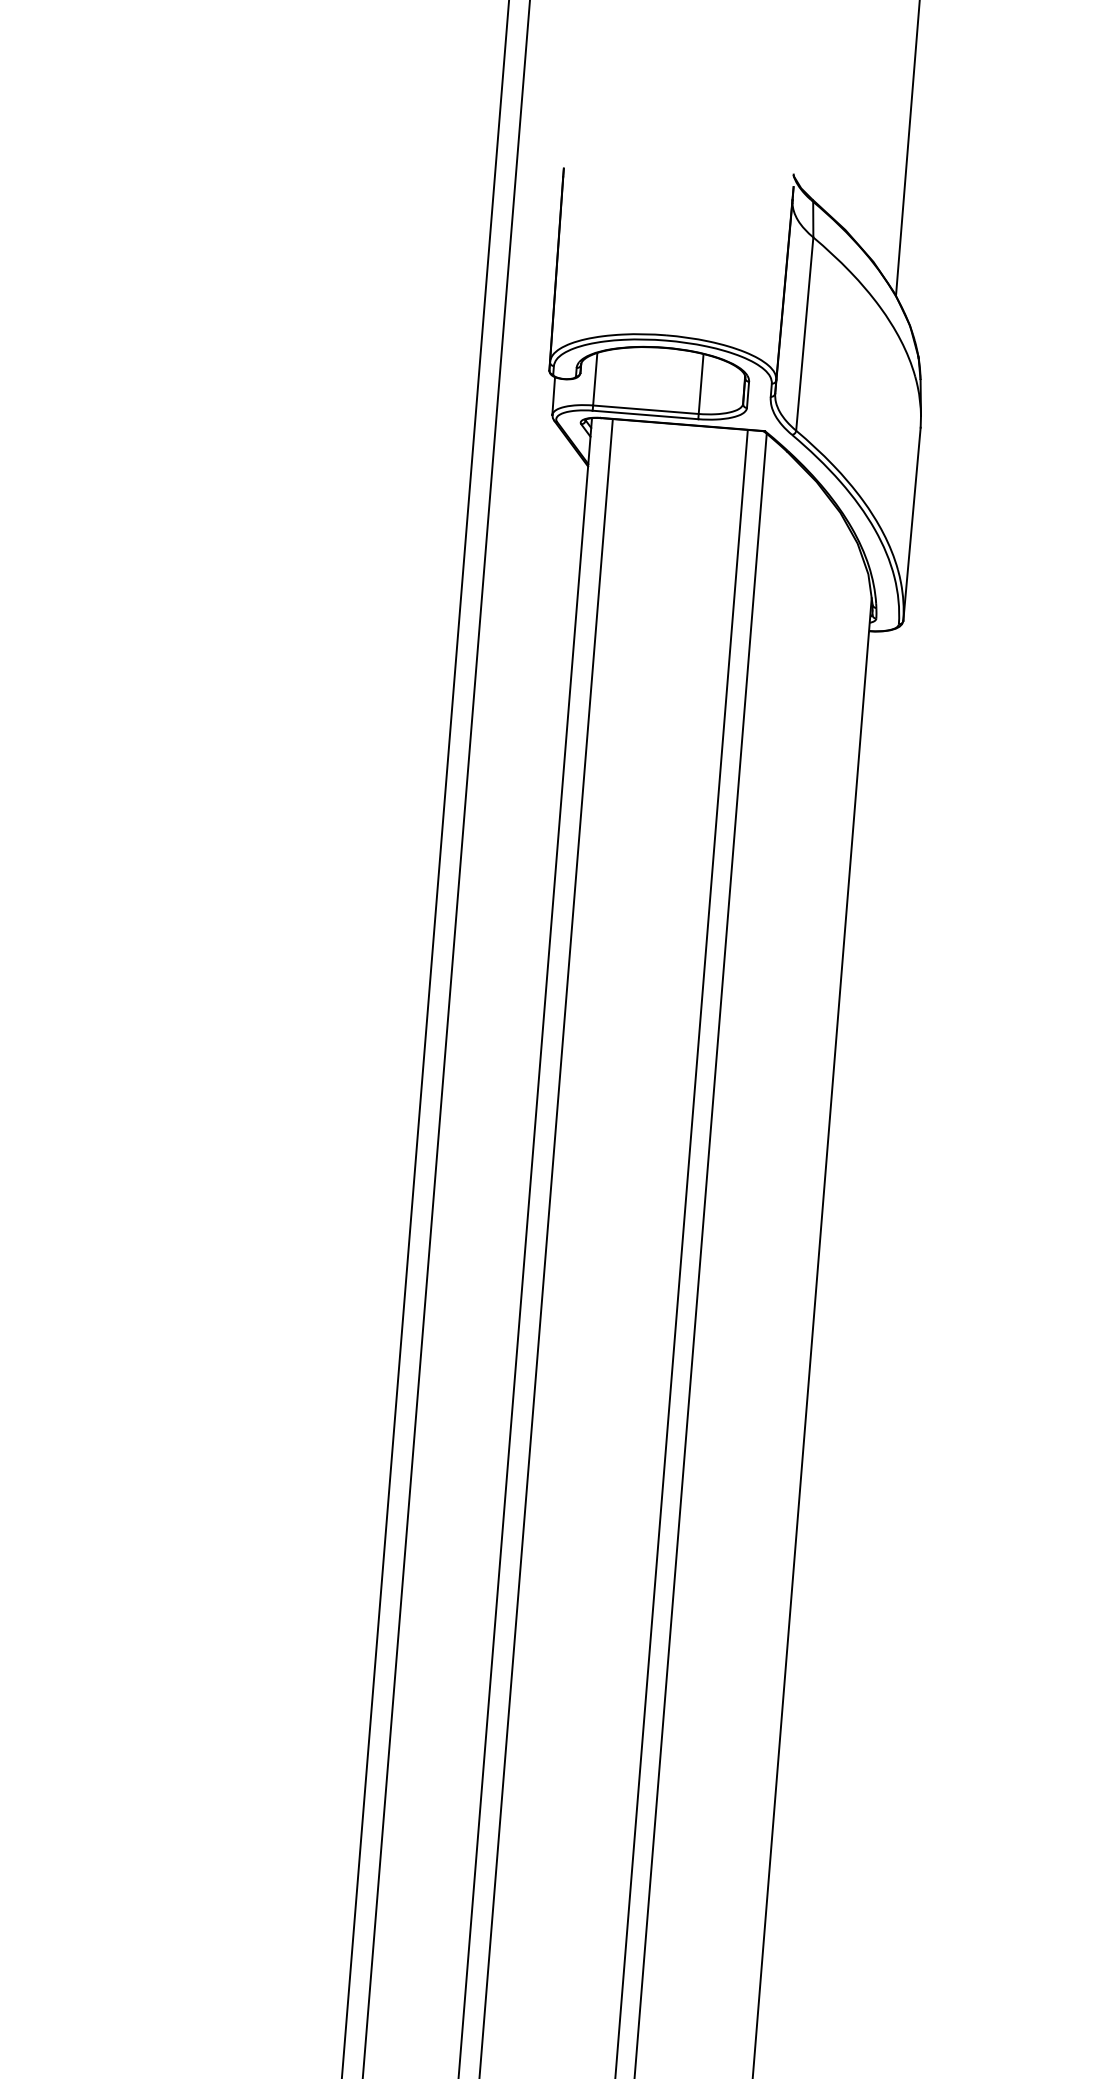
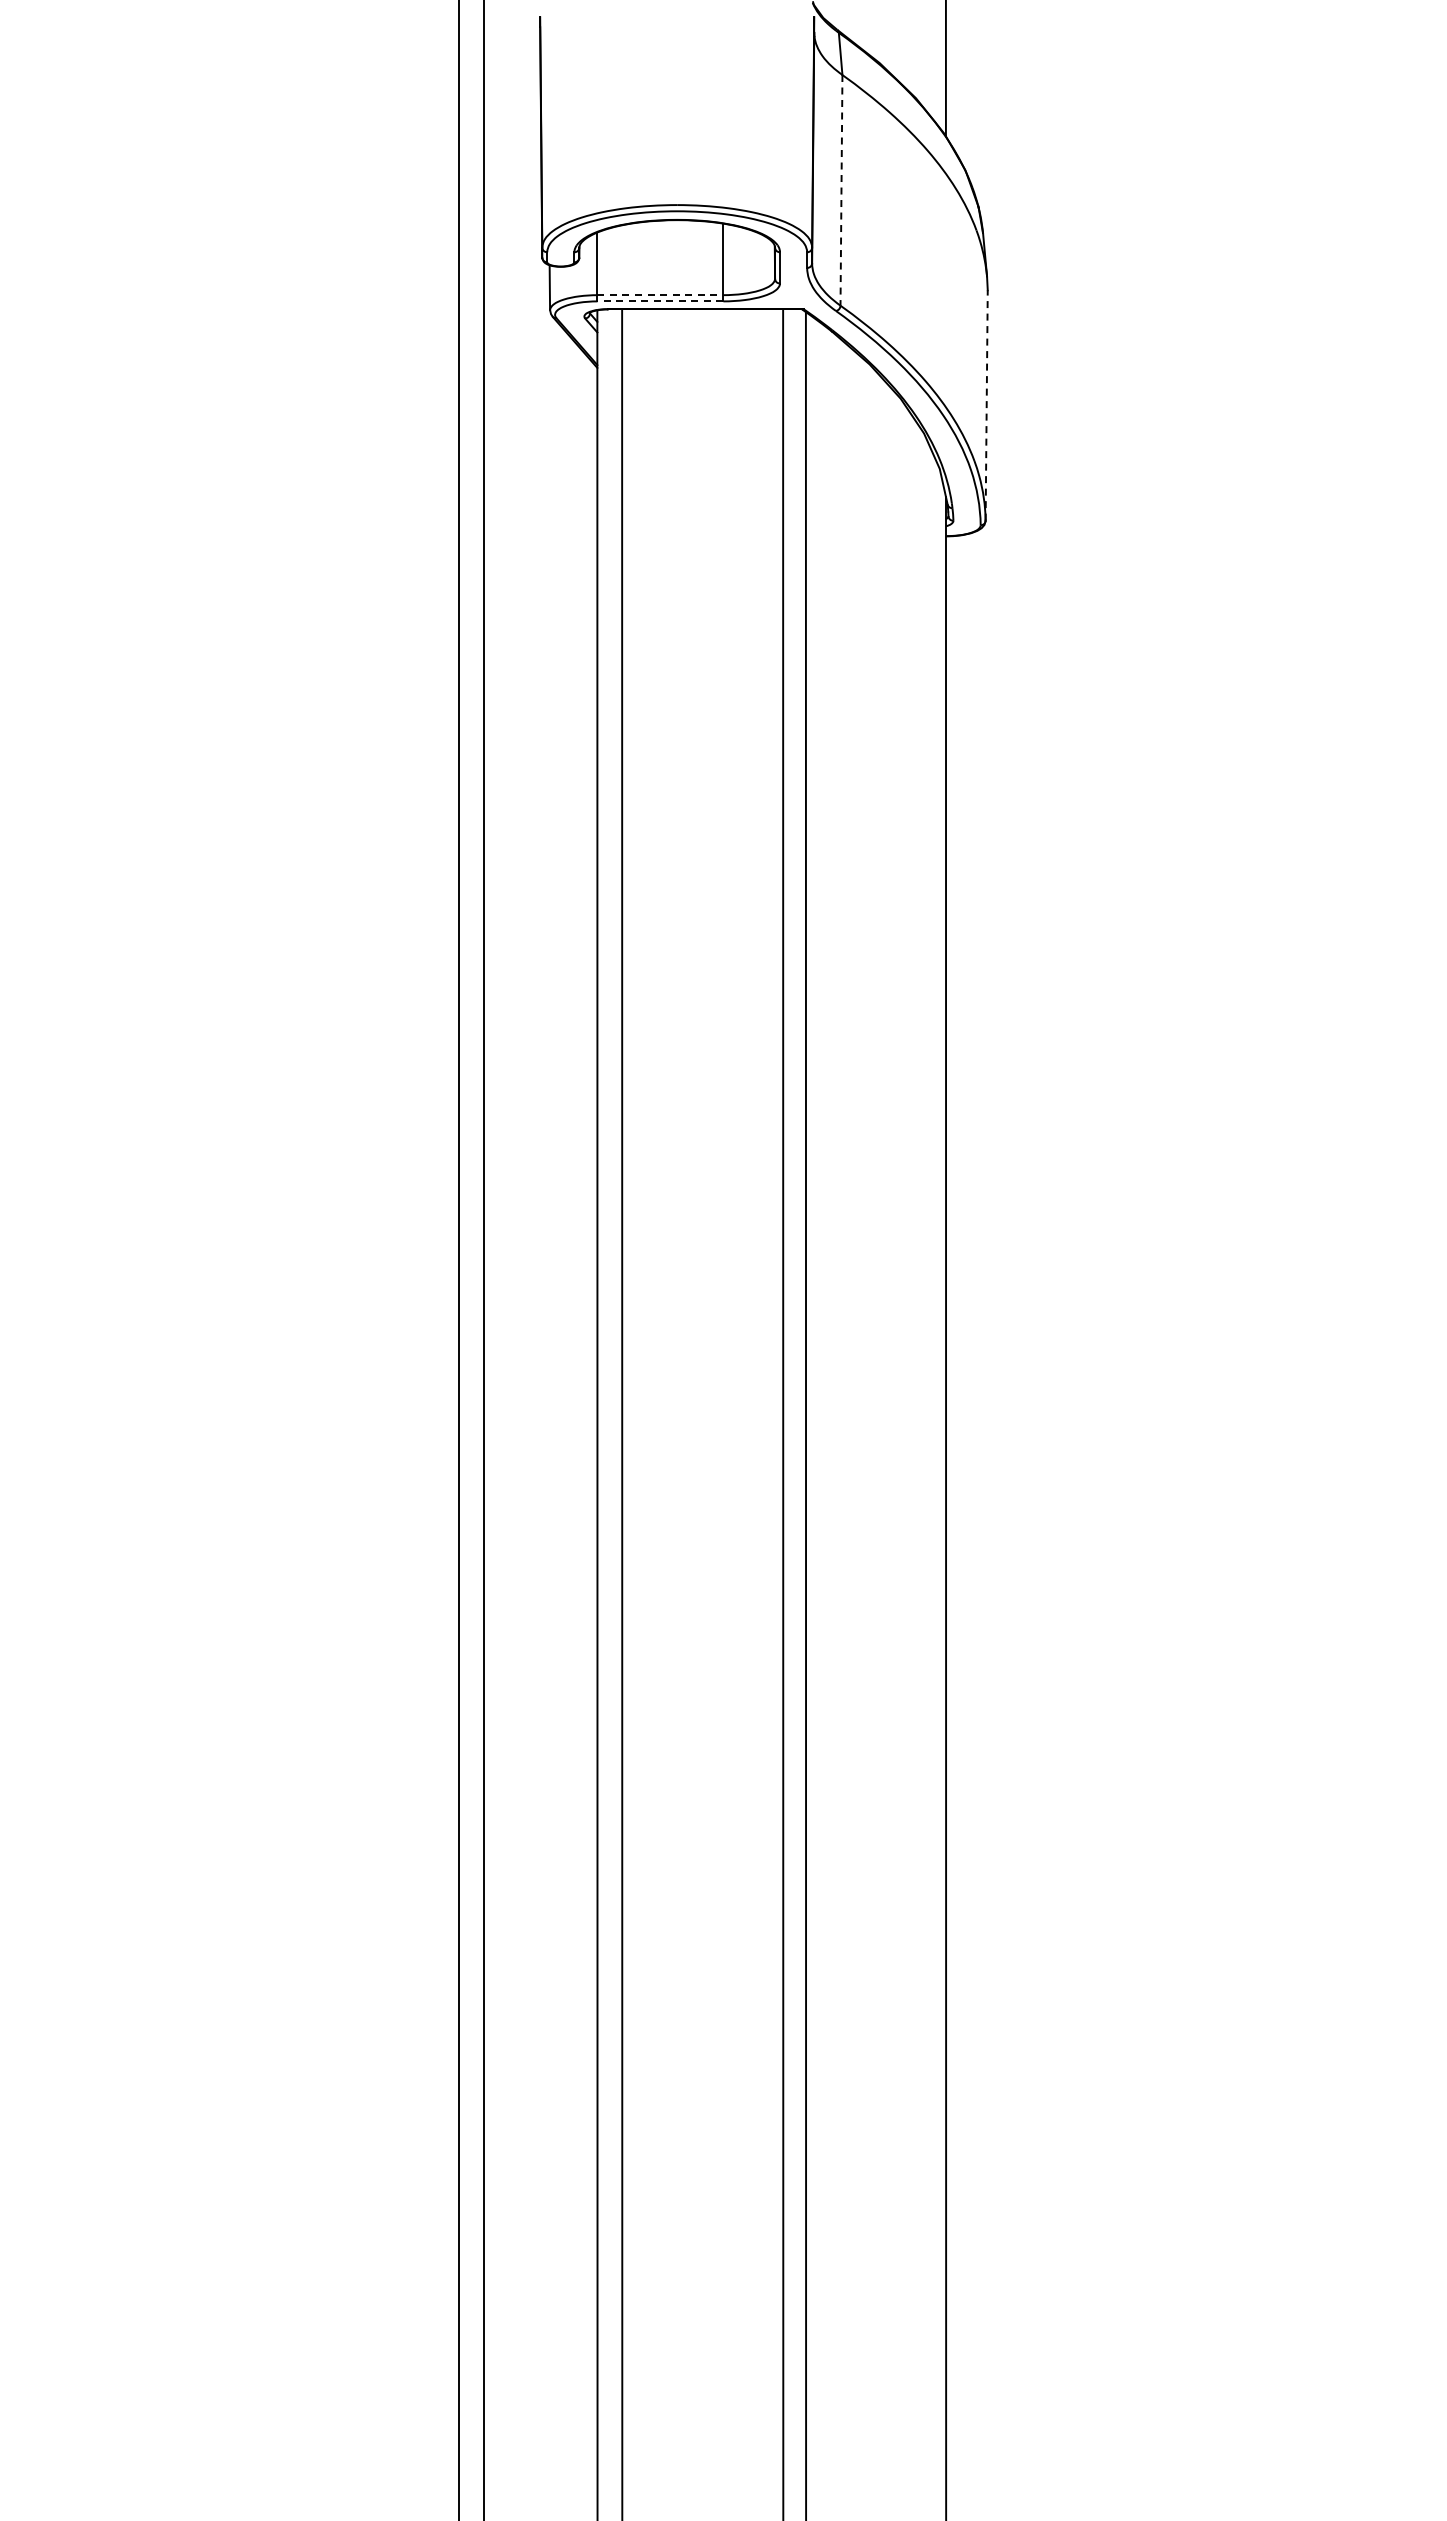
line: (804, 334) -> (841, 190), solid -> dashed
line: (645, 410) -> (660, 295), solid -> dashed
line: (645, 415) -> (660, 301), solid -> dashed
line: (911, 523) -> (986, 404), solid -> dashed

